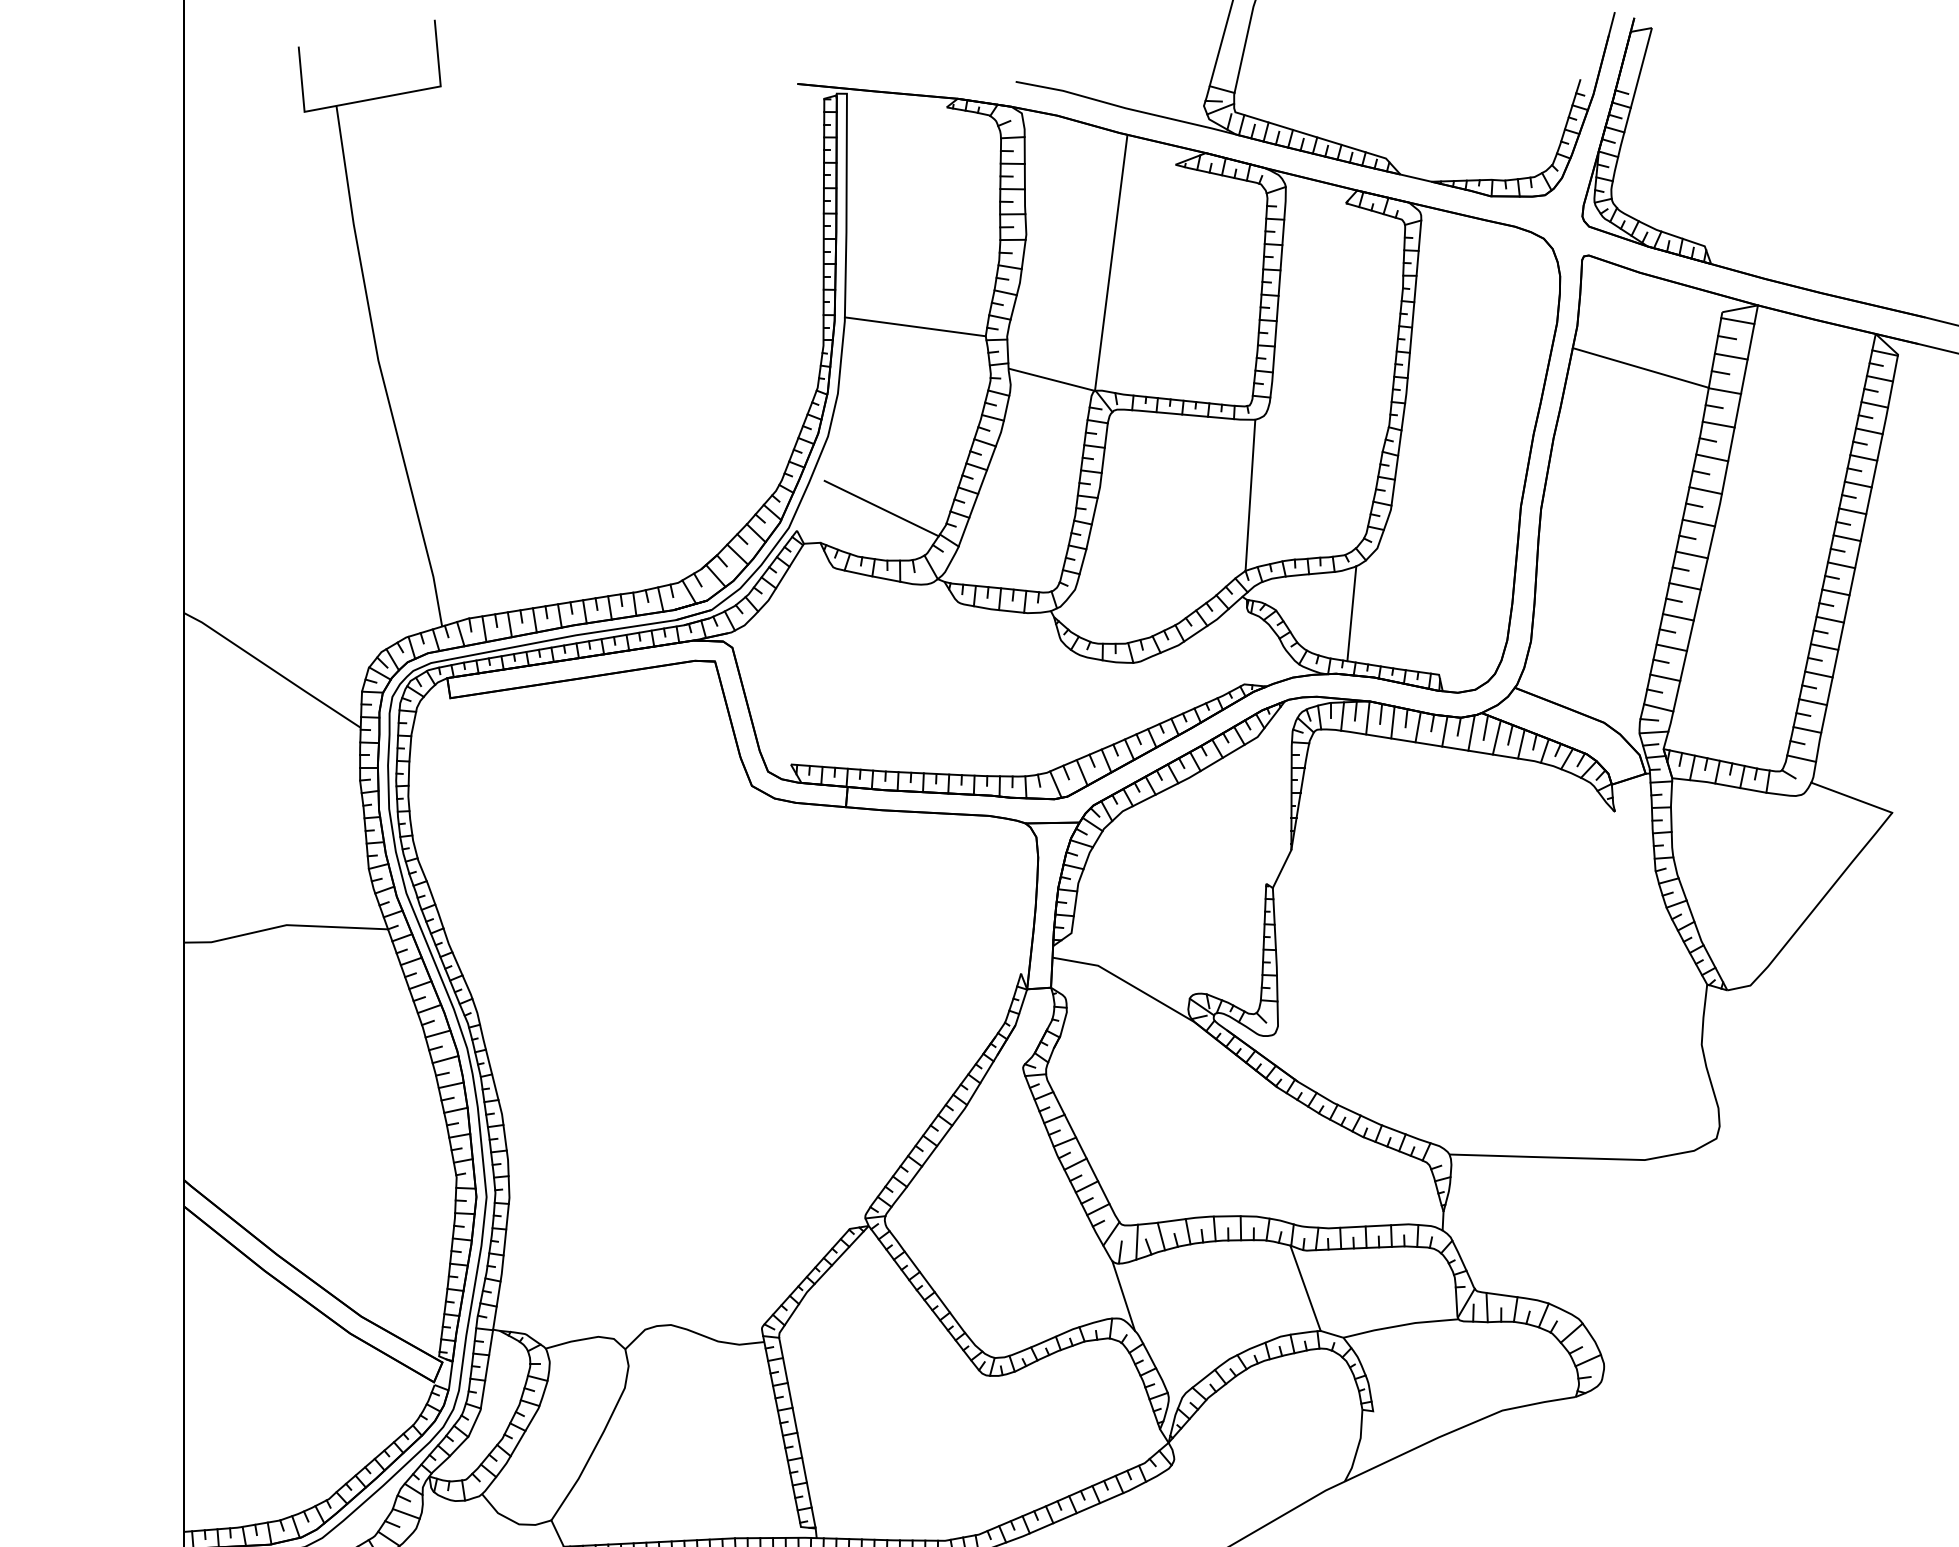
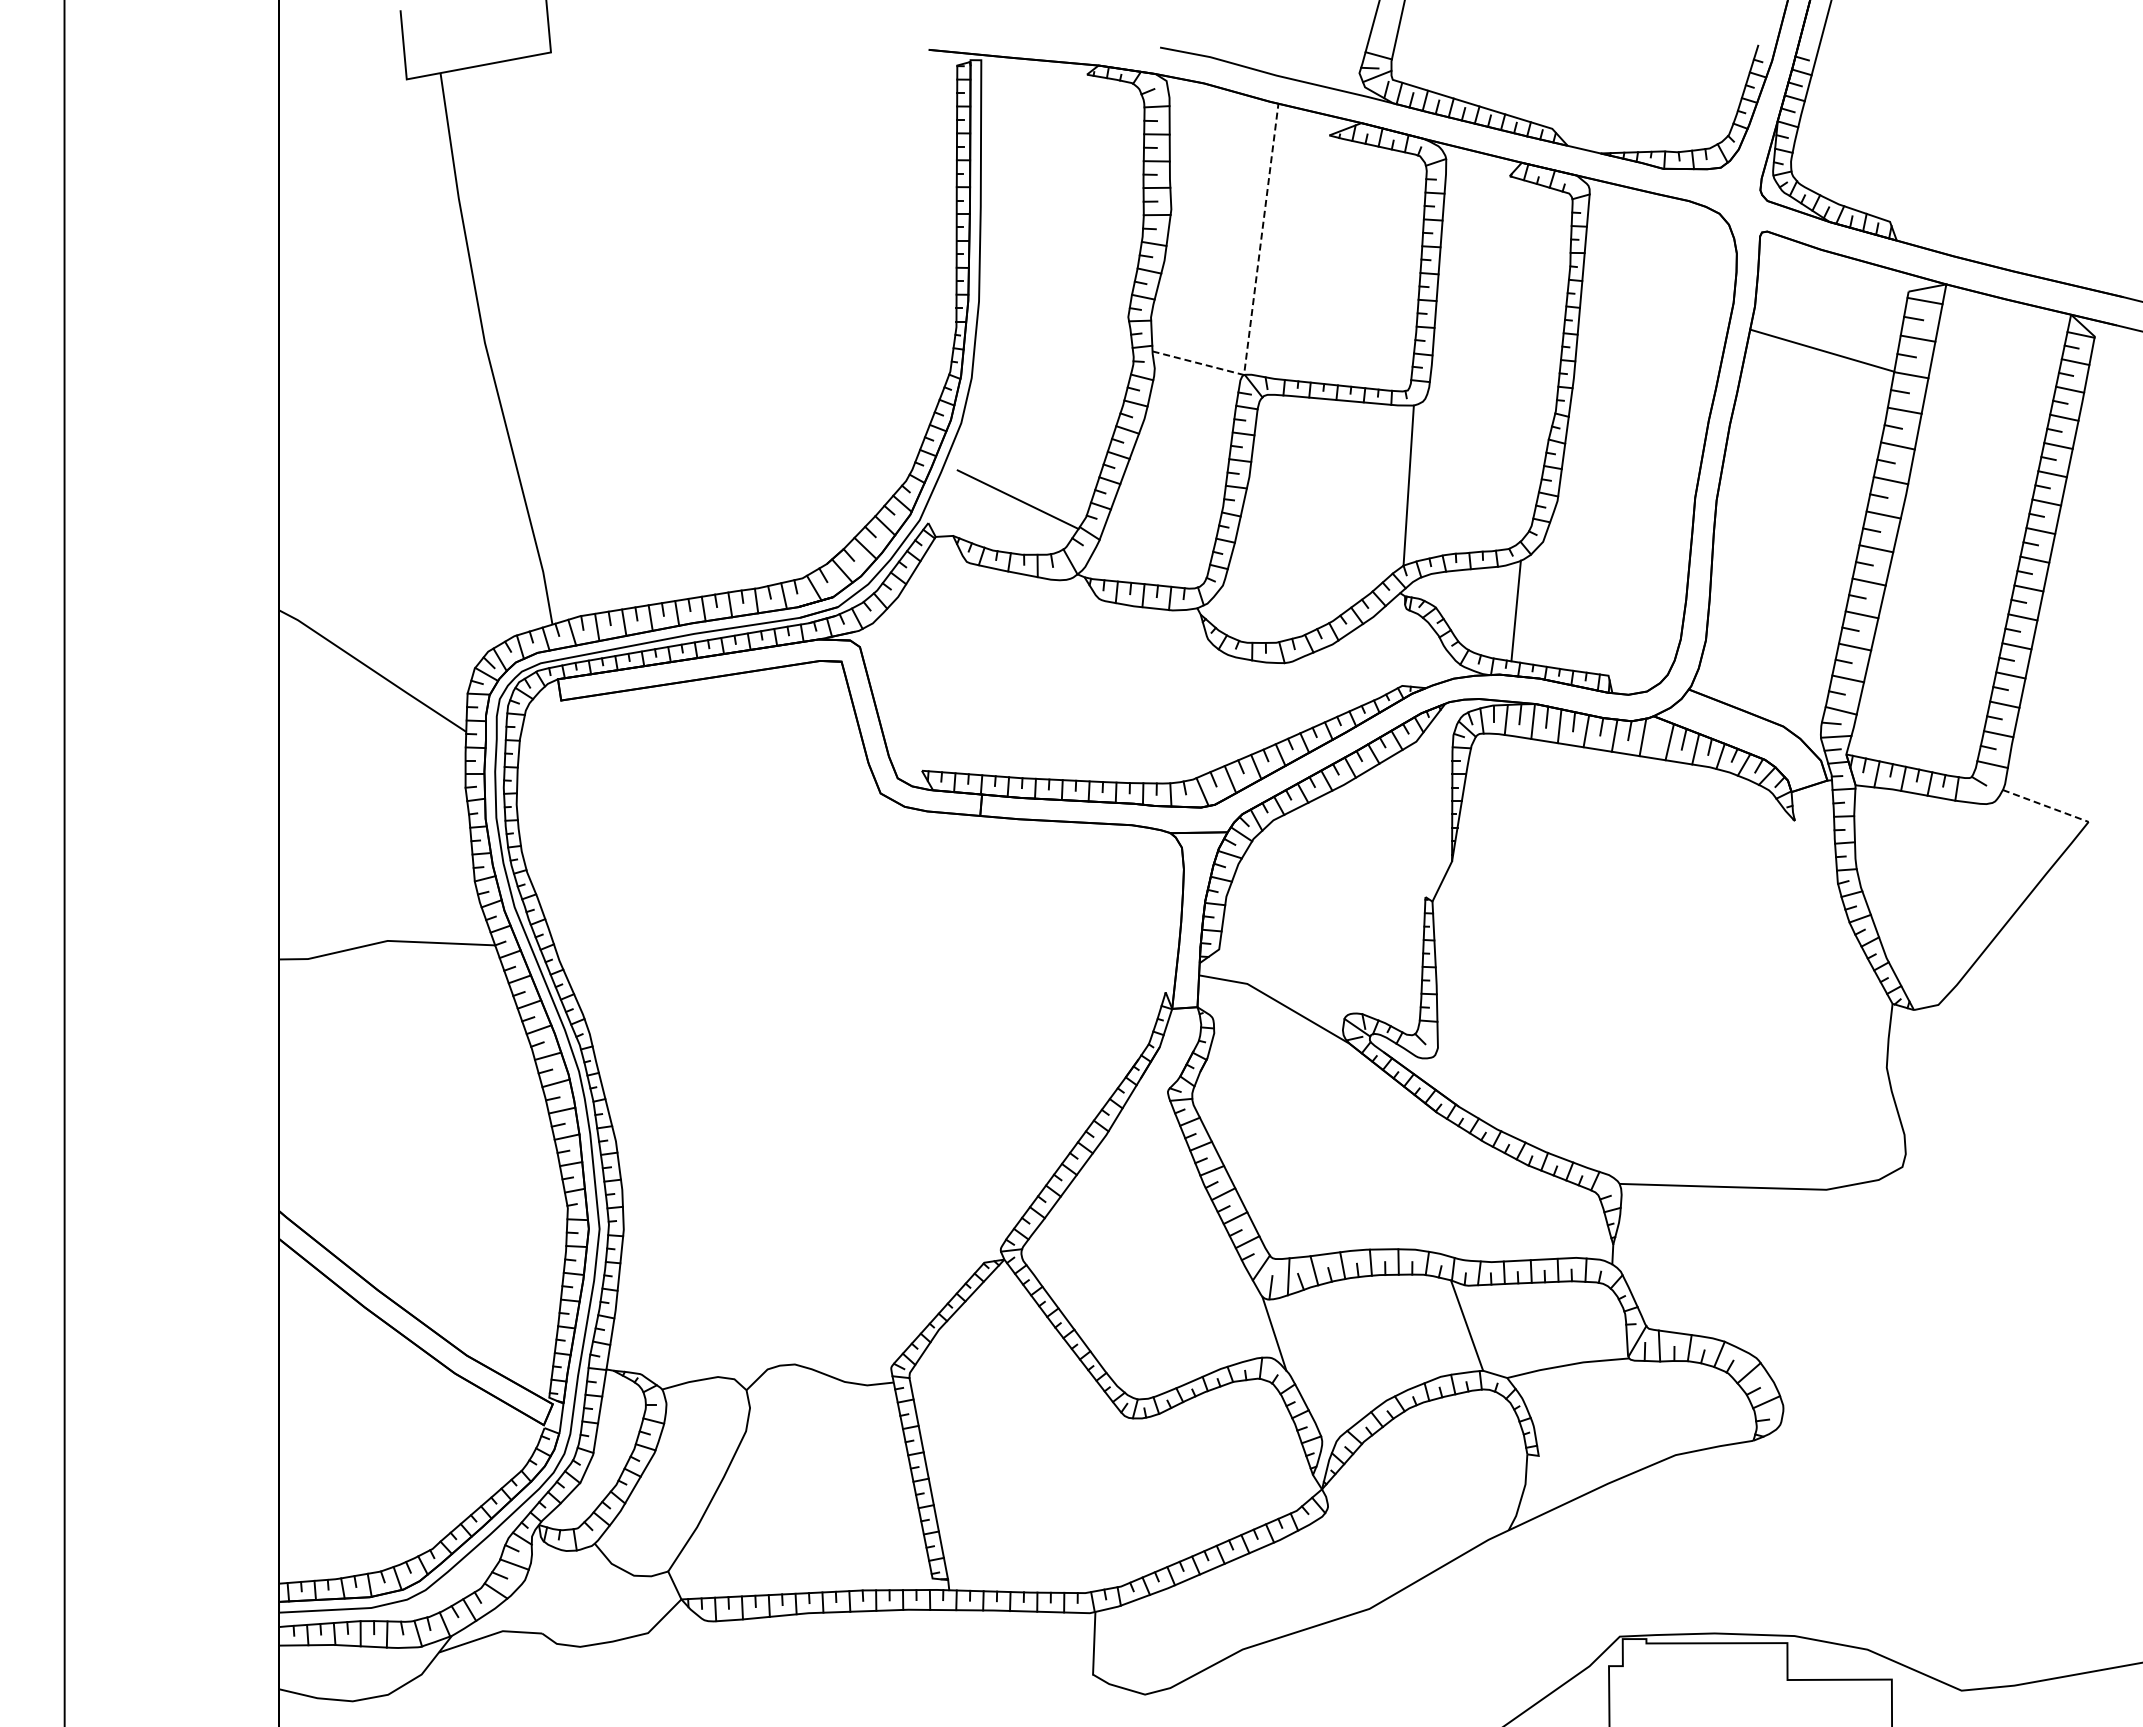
line: (1105, 307) -> (1255, 286), solid -> dashed
line: (915, 327) -> (1053, 307), removed
line: (1485, 727) -> (1657, 731), removed
line: (1851, 797) -> (2045, 805), solid -> dashed

